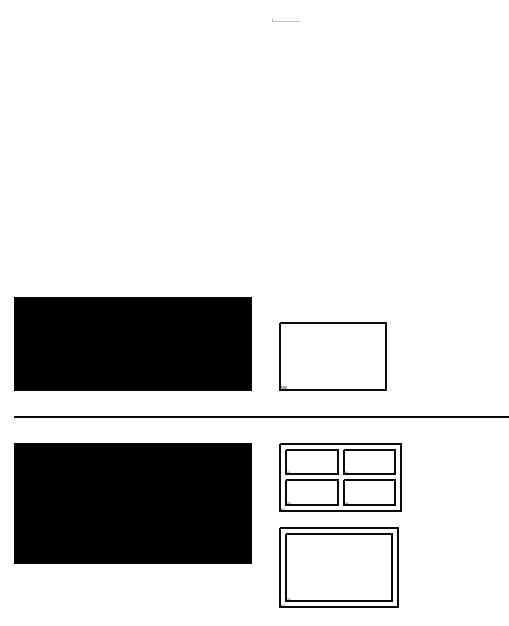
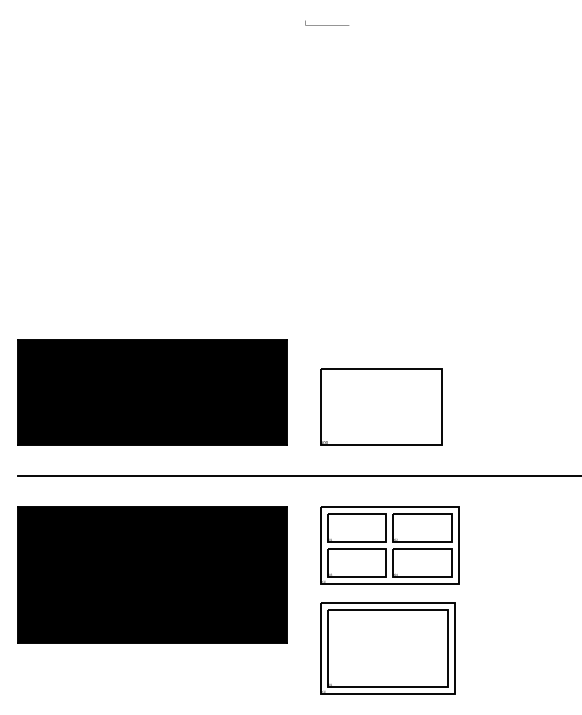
part: (285, 20) -> (326, 23), size x1.4

